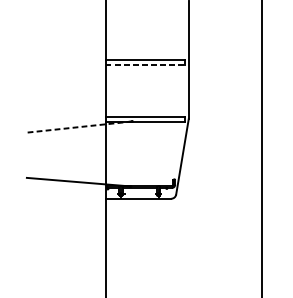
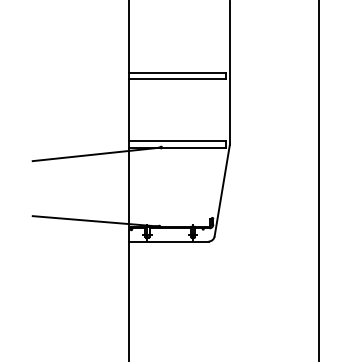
line: (145, 64) -> (177, 78), dashed -> solid
line: (79, 127) -> (96, 154), dashed -> solid

